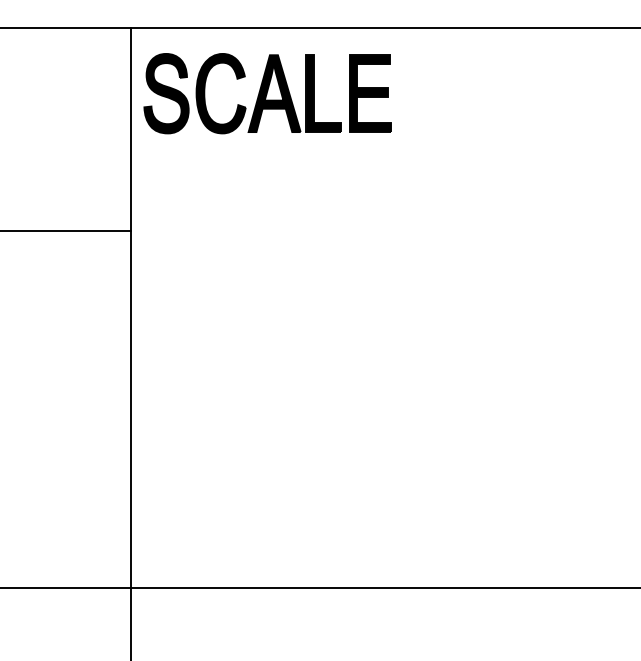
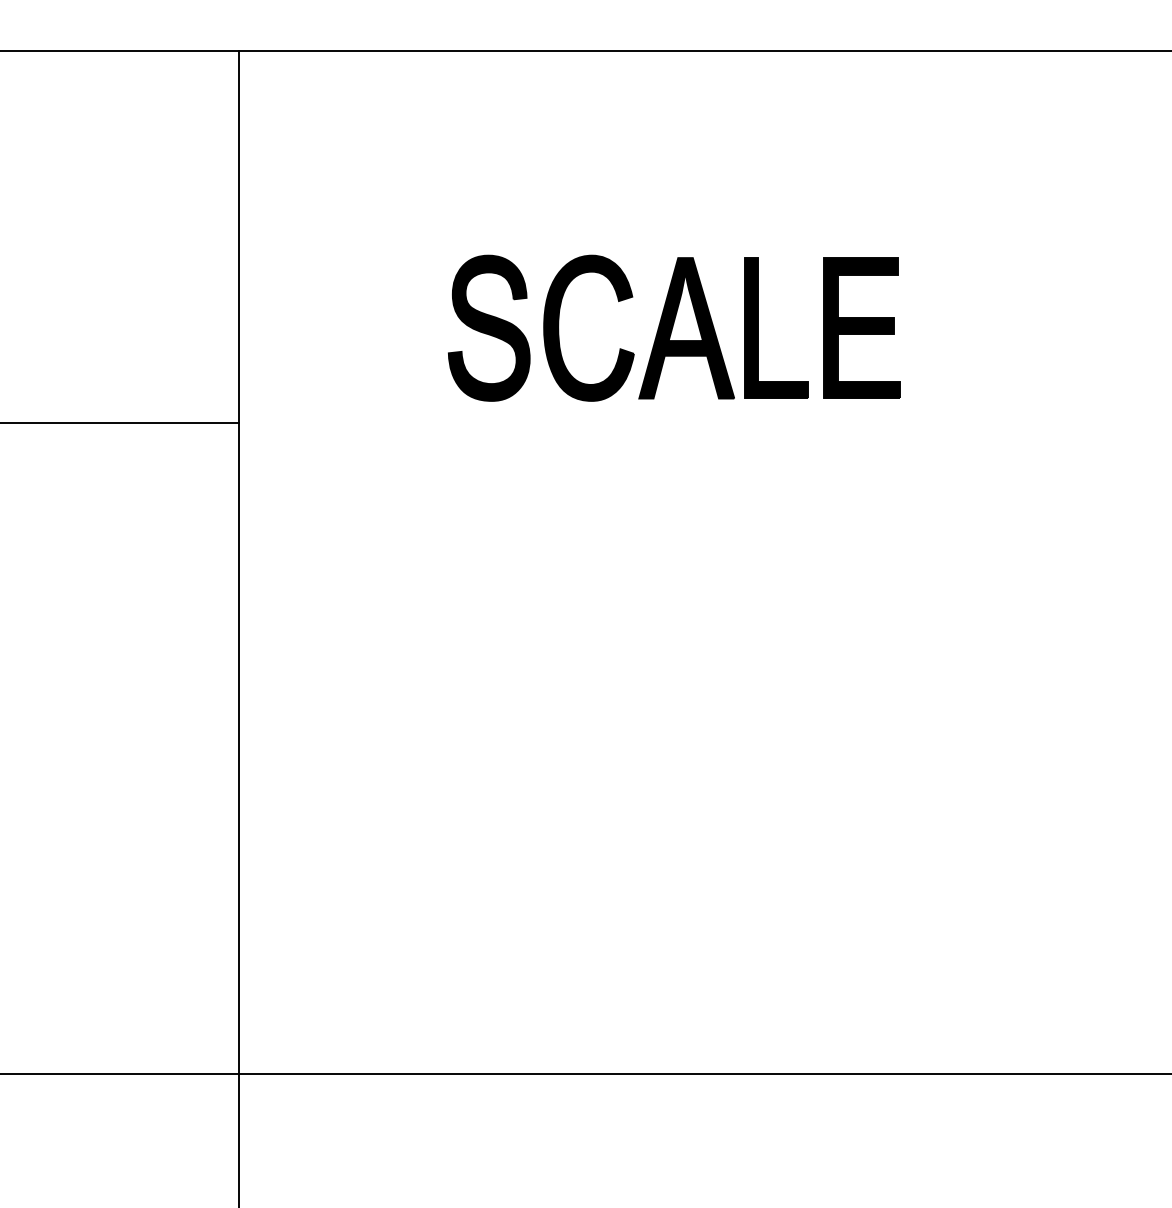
part: (267, 93) -> (673, 327), moved

